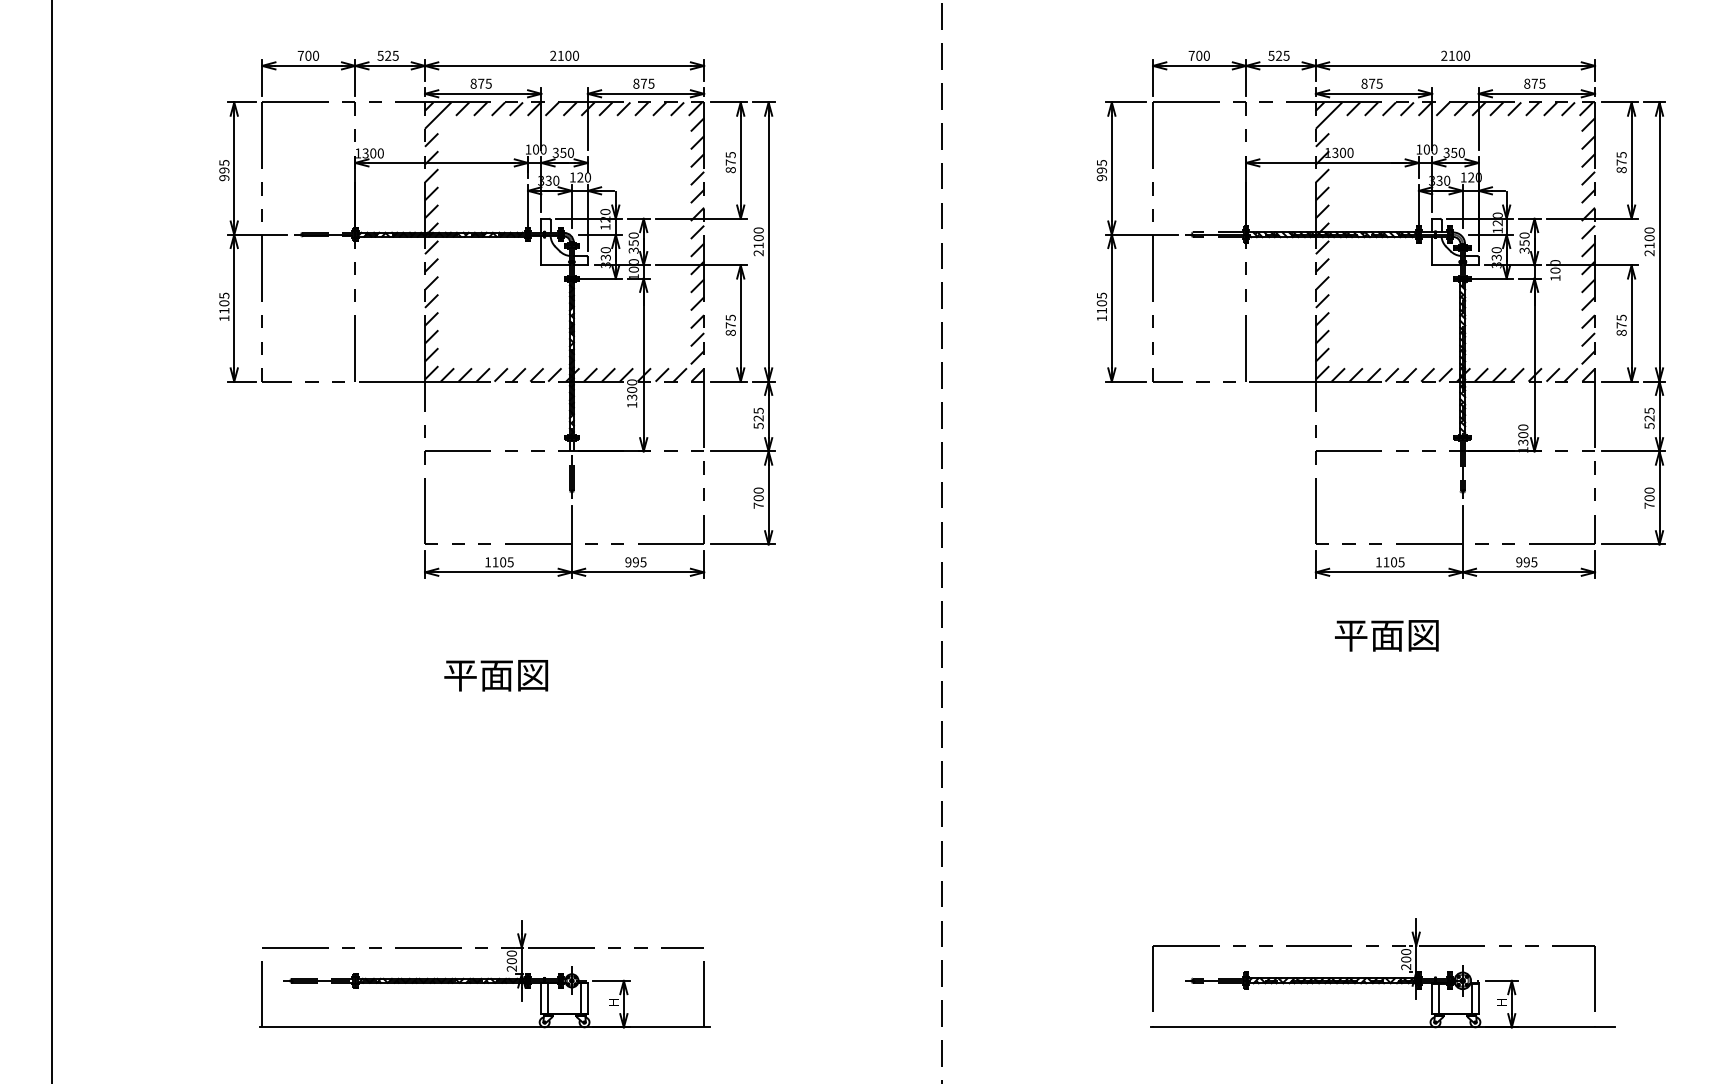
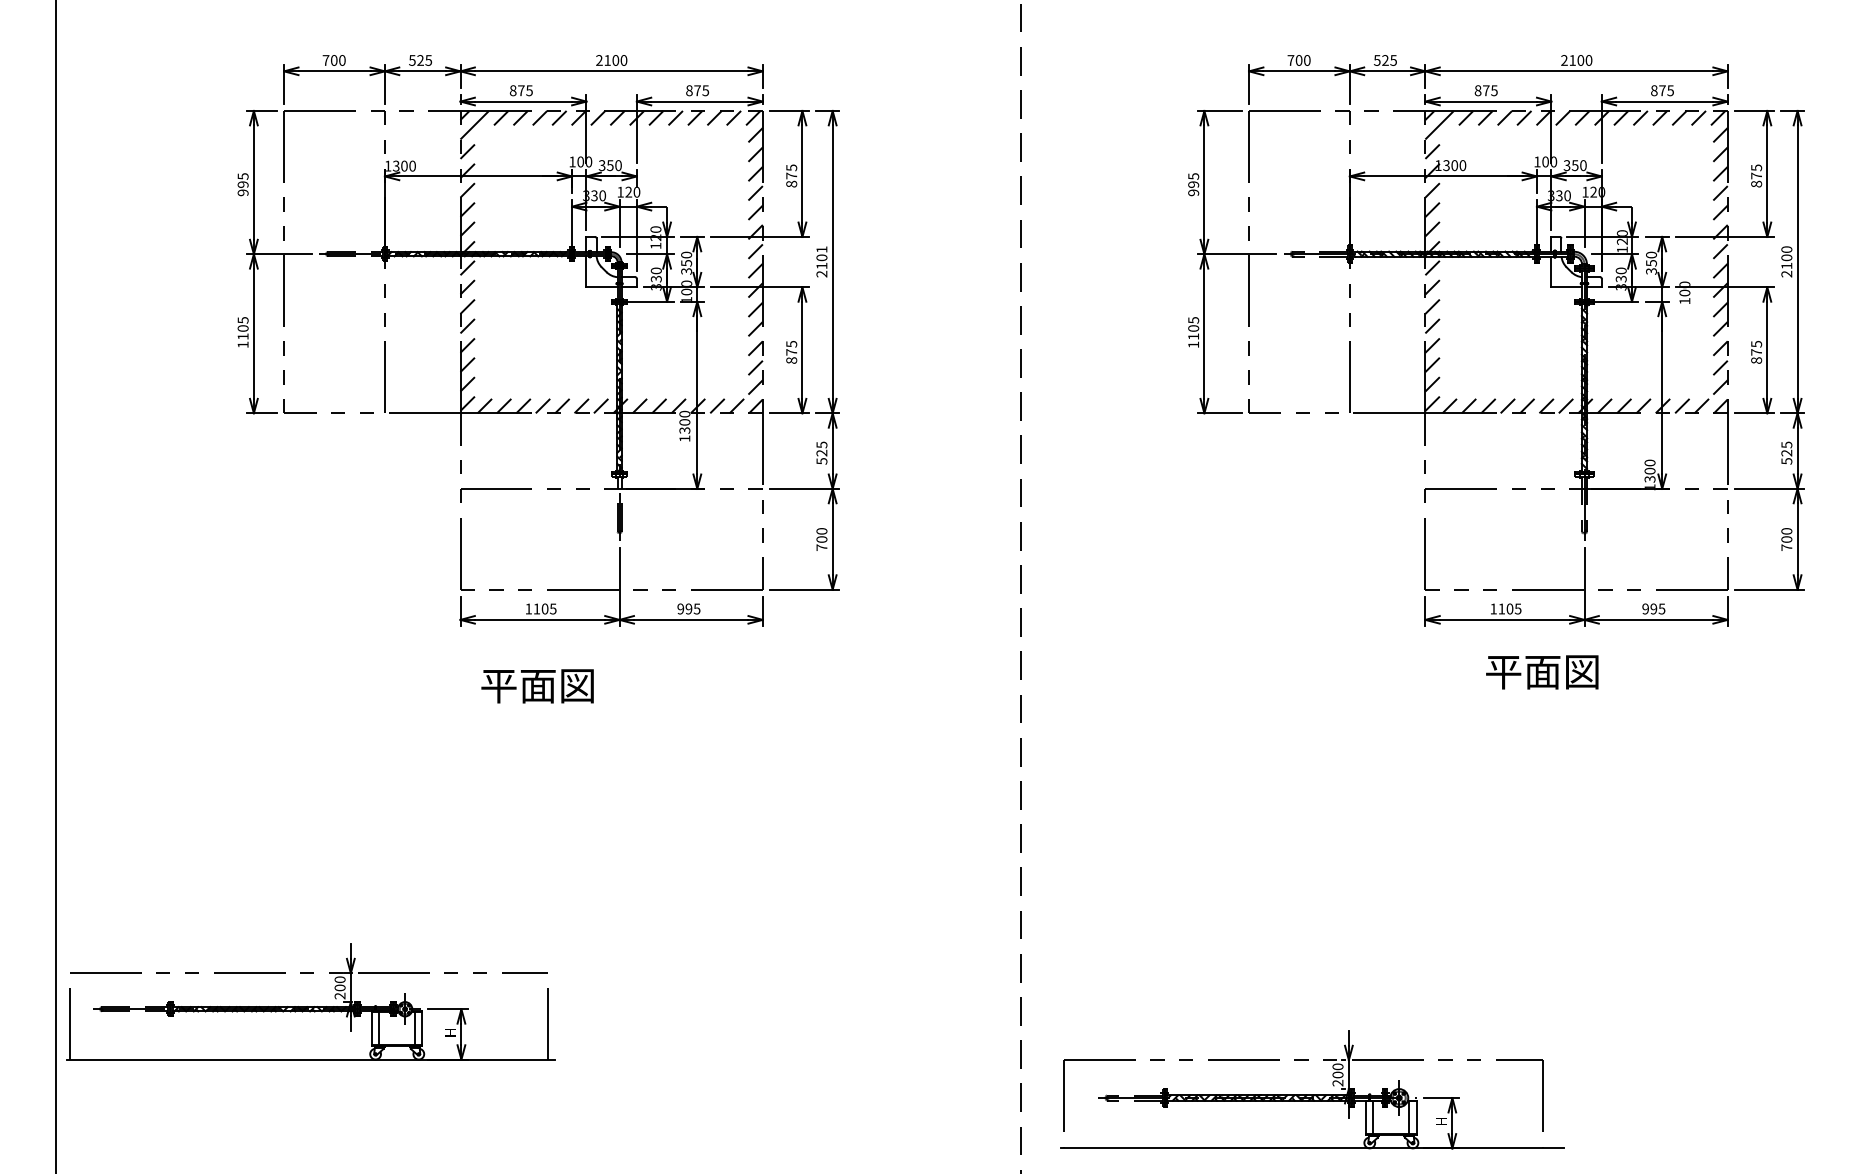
text: (758, 230) -> (821, 249), 2100 -> 2101
text: (1386, 635) -> (1541, 672), moved
text: (496, 675) -> (537, 686), moved
part: (1382, 973) -> (1312, 1090), moved
part: (484, 974) -> (310, 1002), moved

